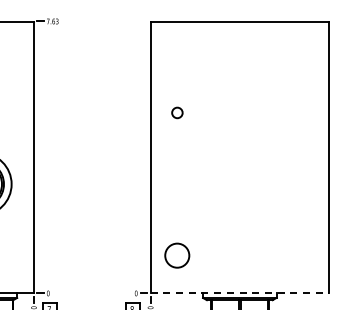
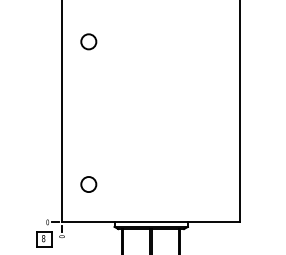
circle: (177, 112) -> (88, 41), size x1.43
circle: (177, 255) -> (88, 184), size x0.62
line: (240, 293) -> (151, 222), dashed -> solid

